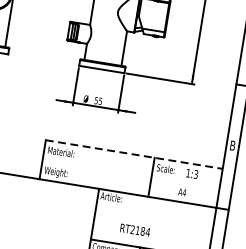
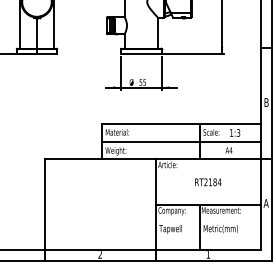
line: (135, 154) -> (182, 124), dashed -> solid
line: (130, 173) -> (181, 141), added
text: (135, 230) -> (208, 182), moved

